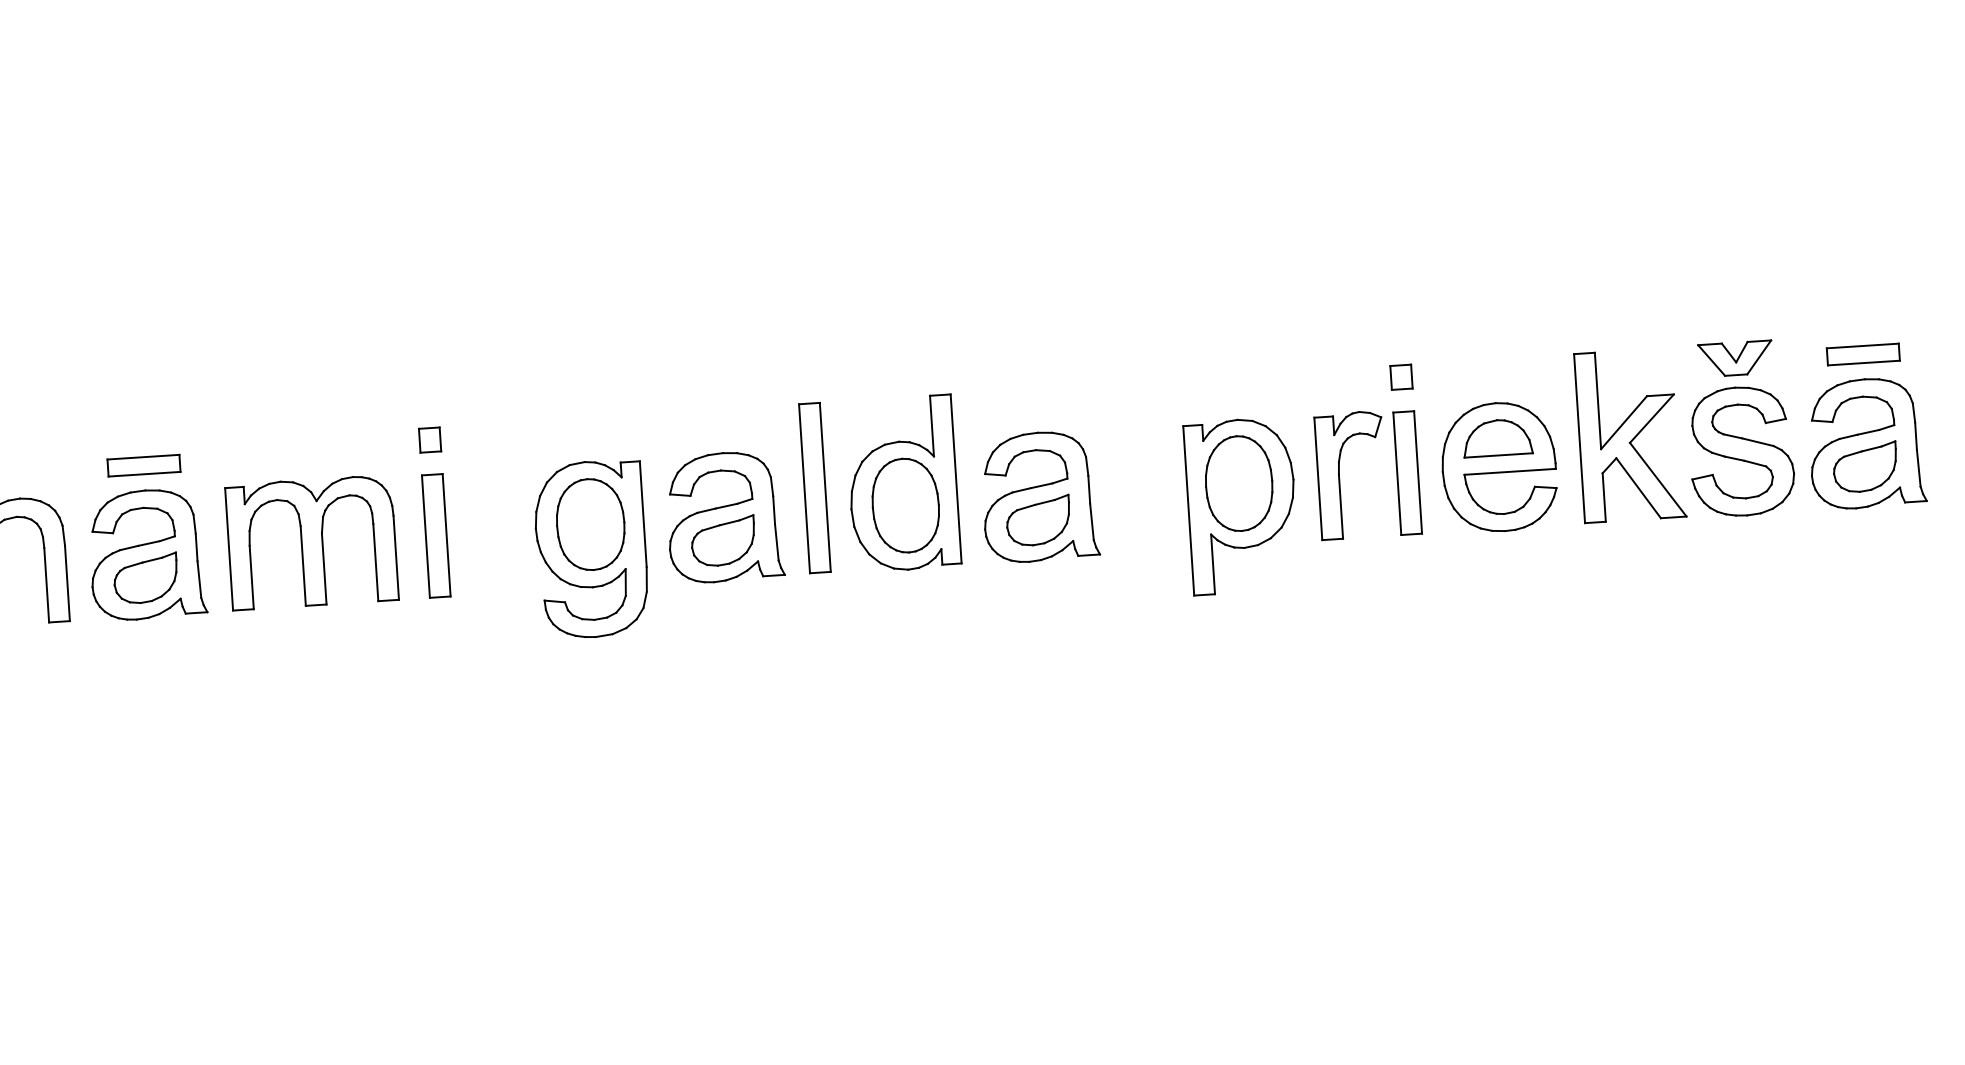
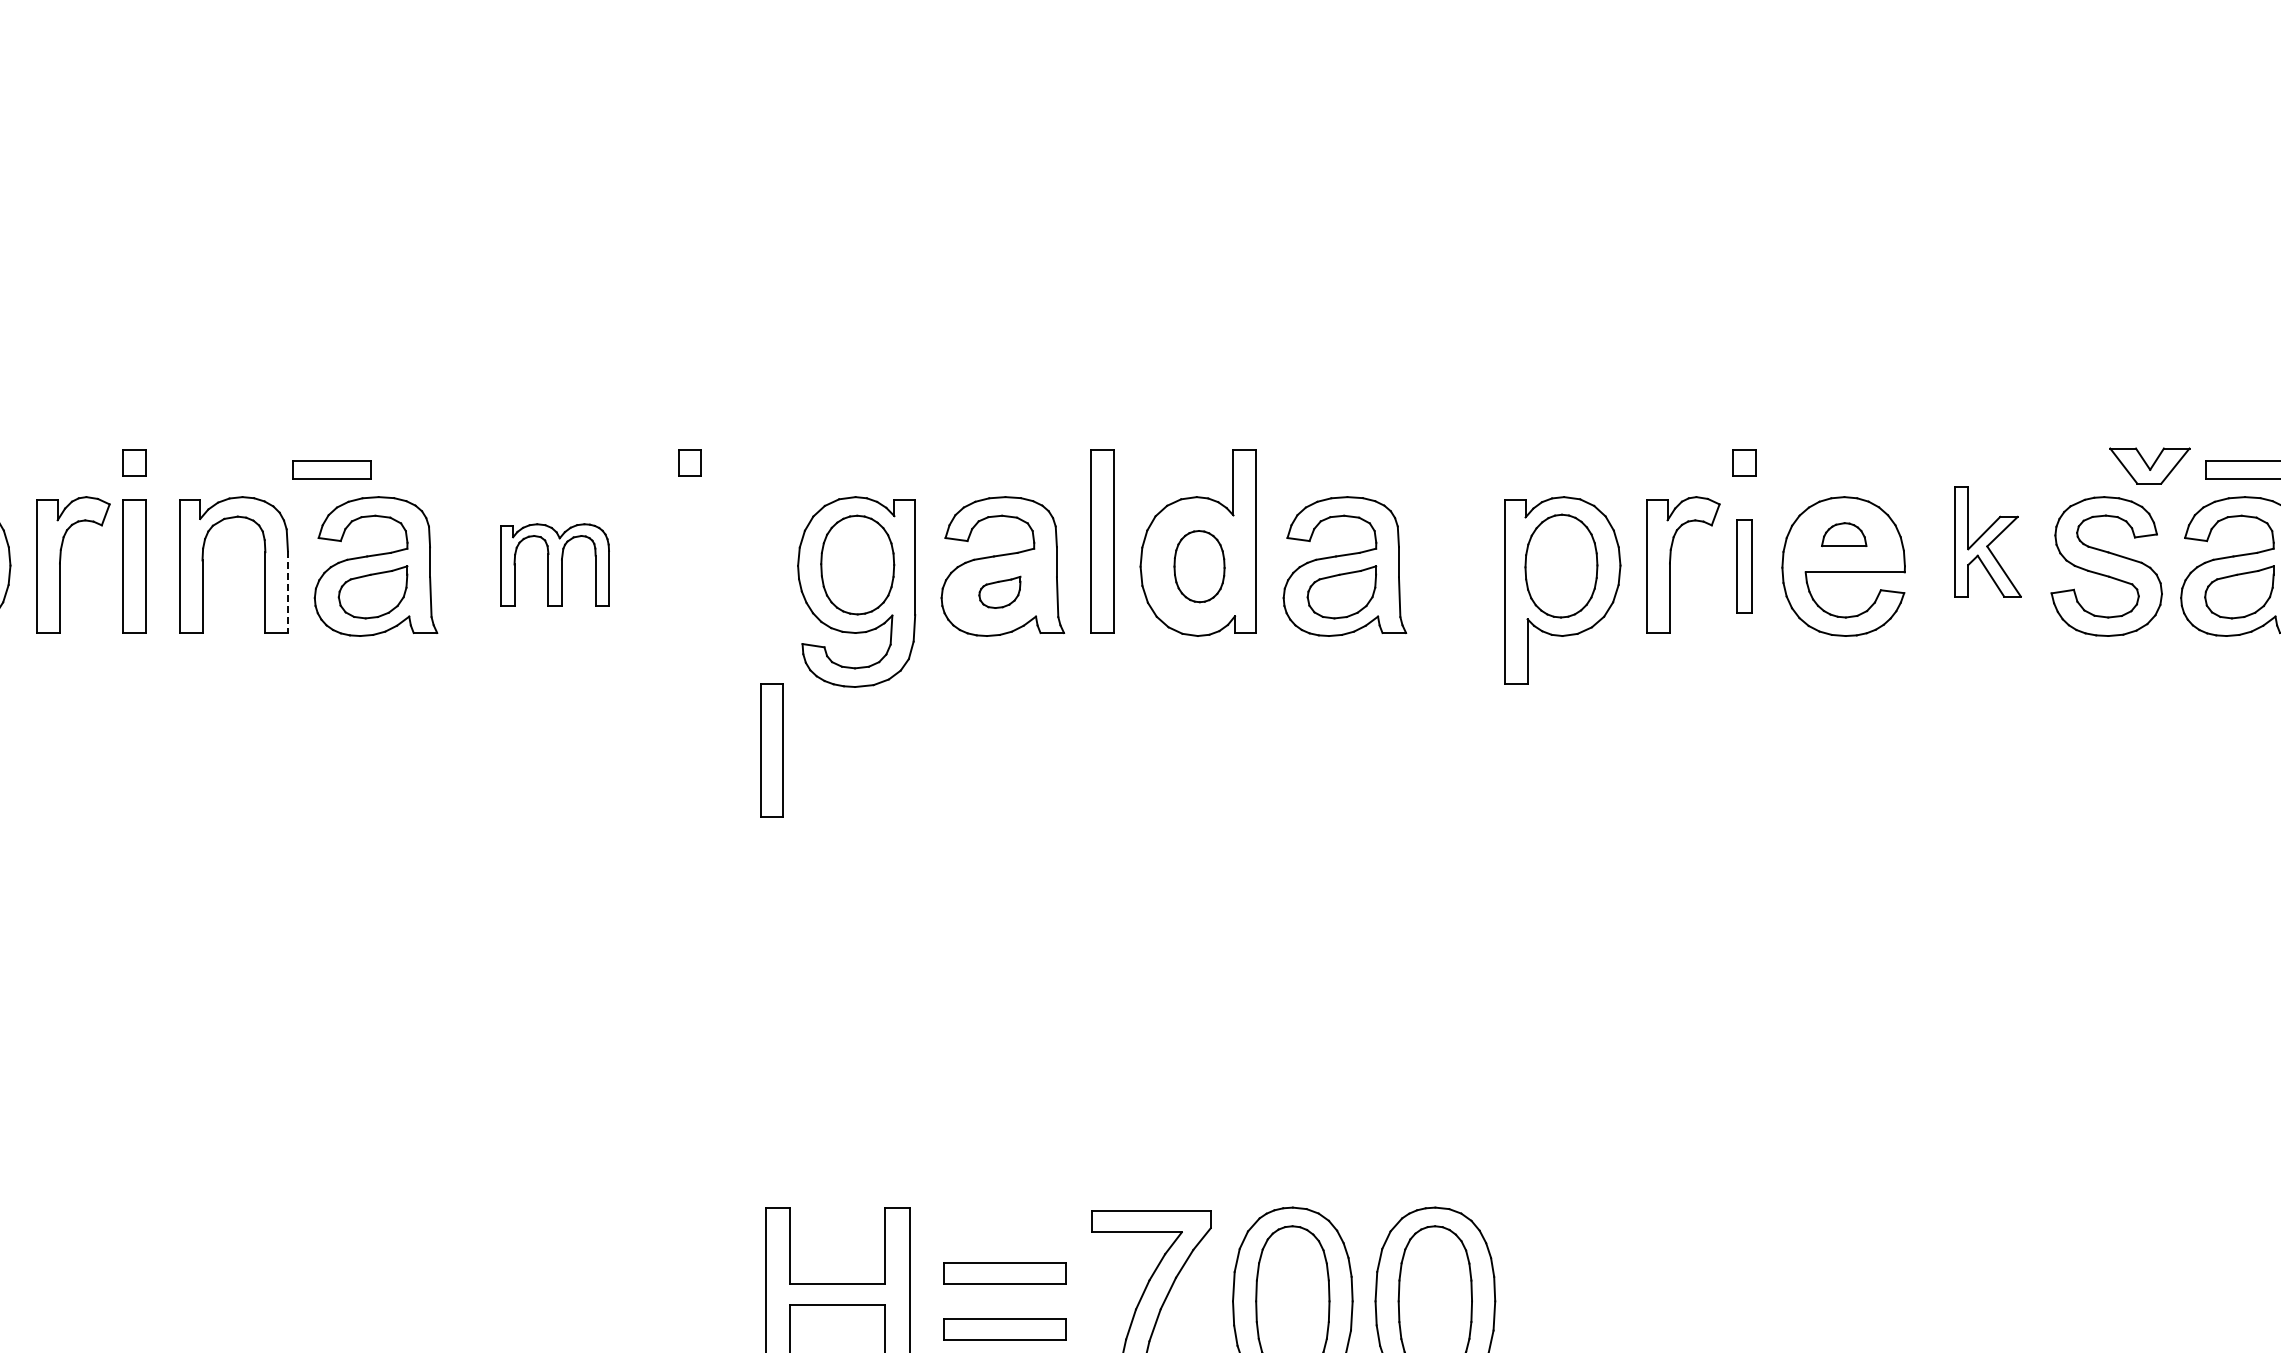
part: (1735, 358) -> (2149, 465), moved
part: (1630, 435) -> (1987, 541), size x0.6
part: (1498, 437) -> (1844, 534), size x0.6
part: (143, 465) -> (331, 469), moved
part: (1407, 473) -> (1744, 566), size x0.7
part: (905, 505) -> (1199, 566), size x0.7
part: (435, 535) -> (771, 750), moved
part: (723, 541) -> (999, 592), size x0.6
part: (311, 542) -> (554, 564), size x0.6
line: (67, 583) -> (287, 592), solid -> dashed

